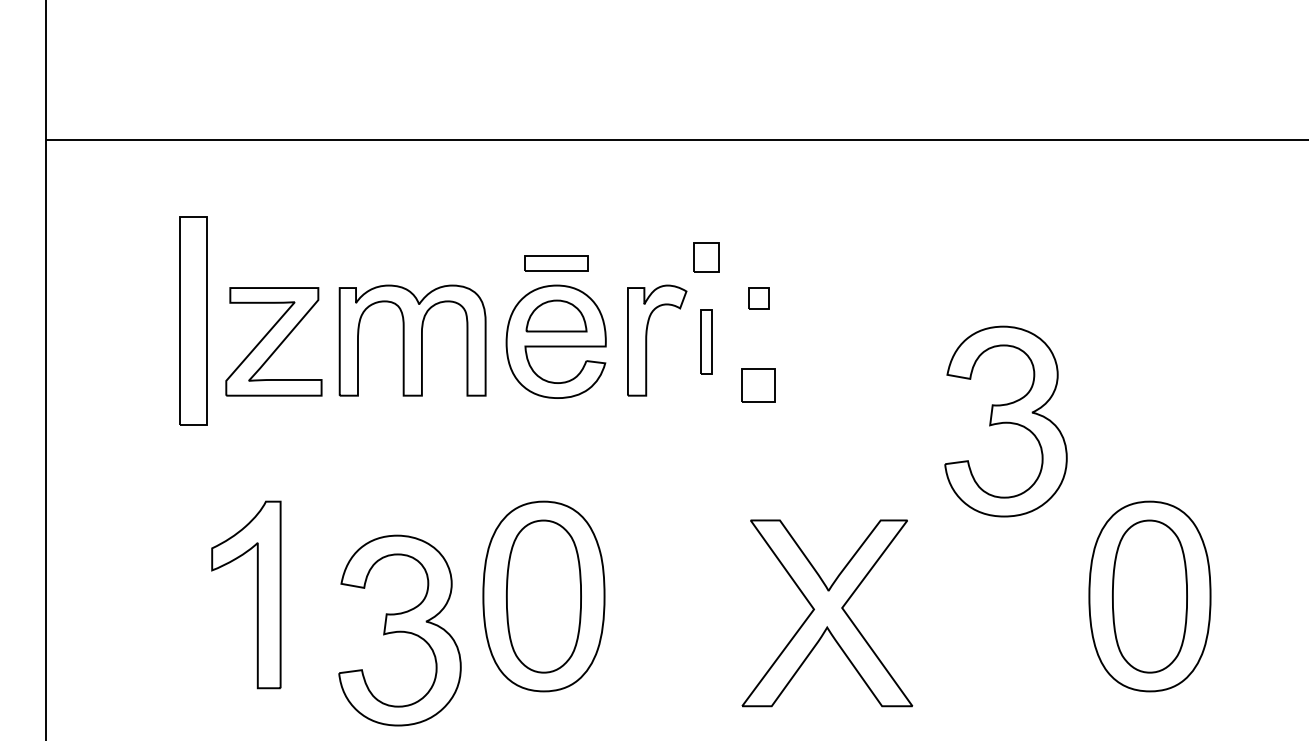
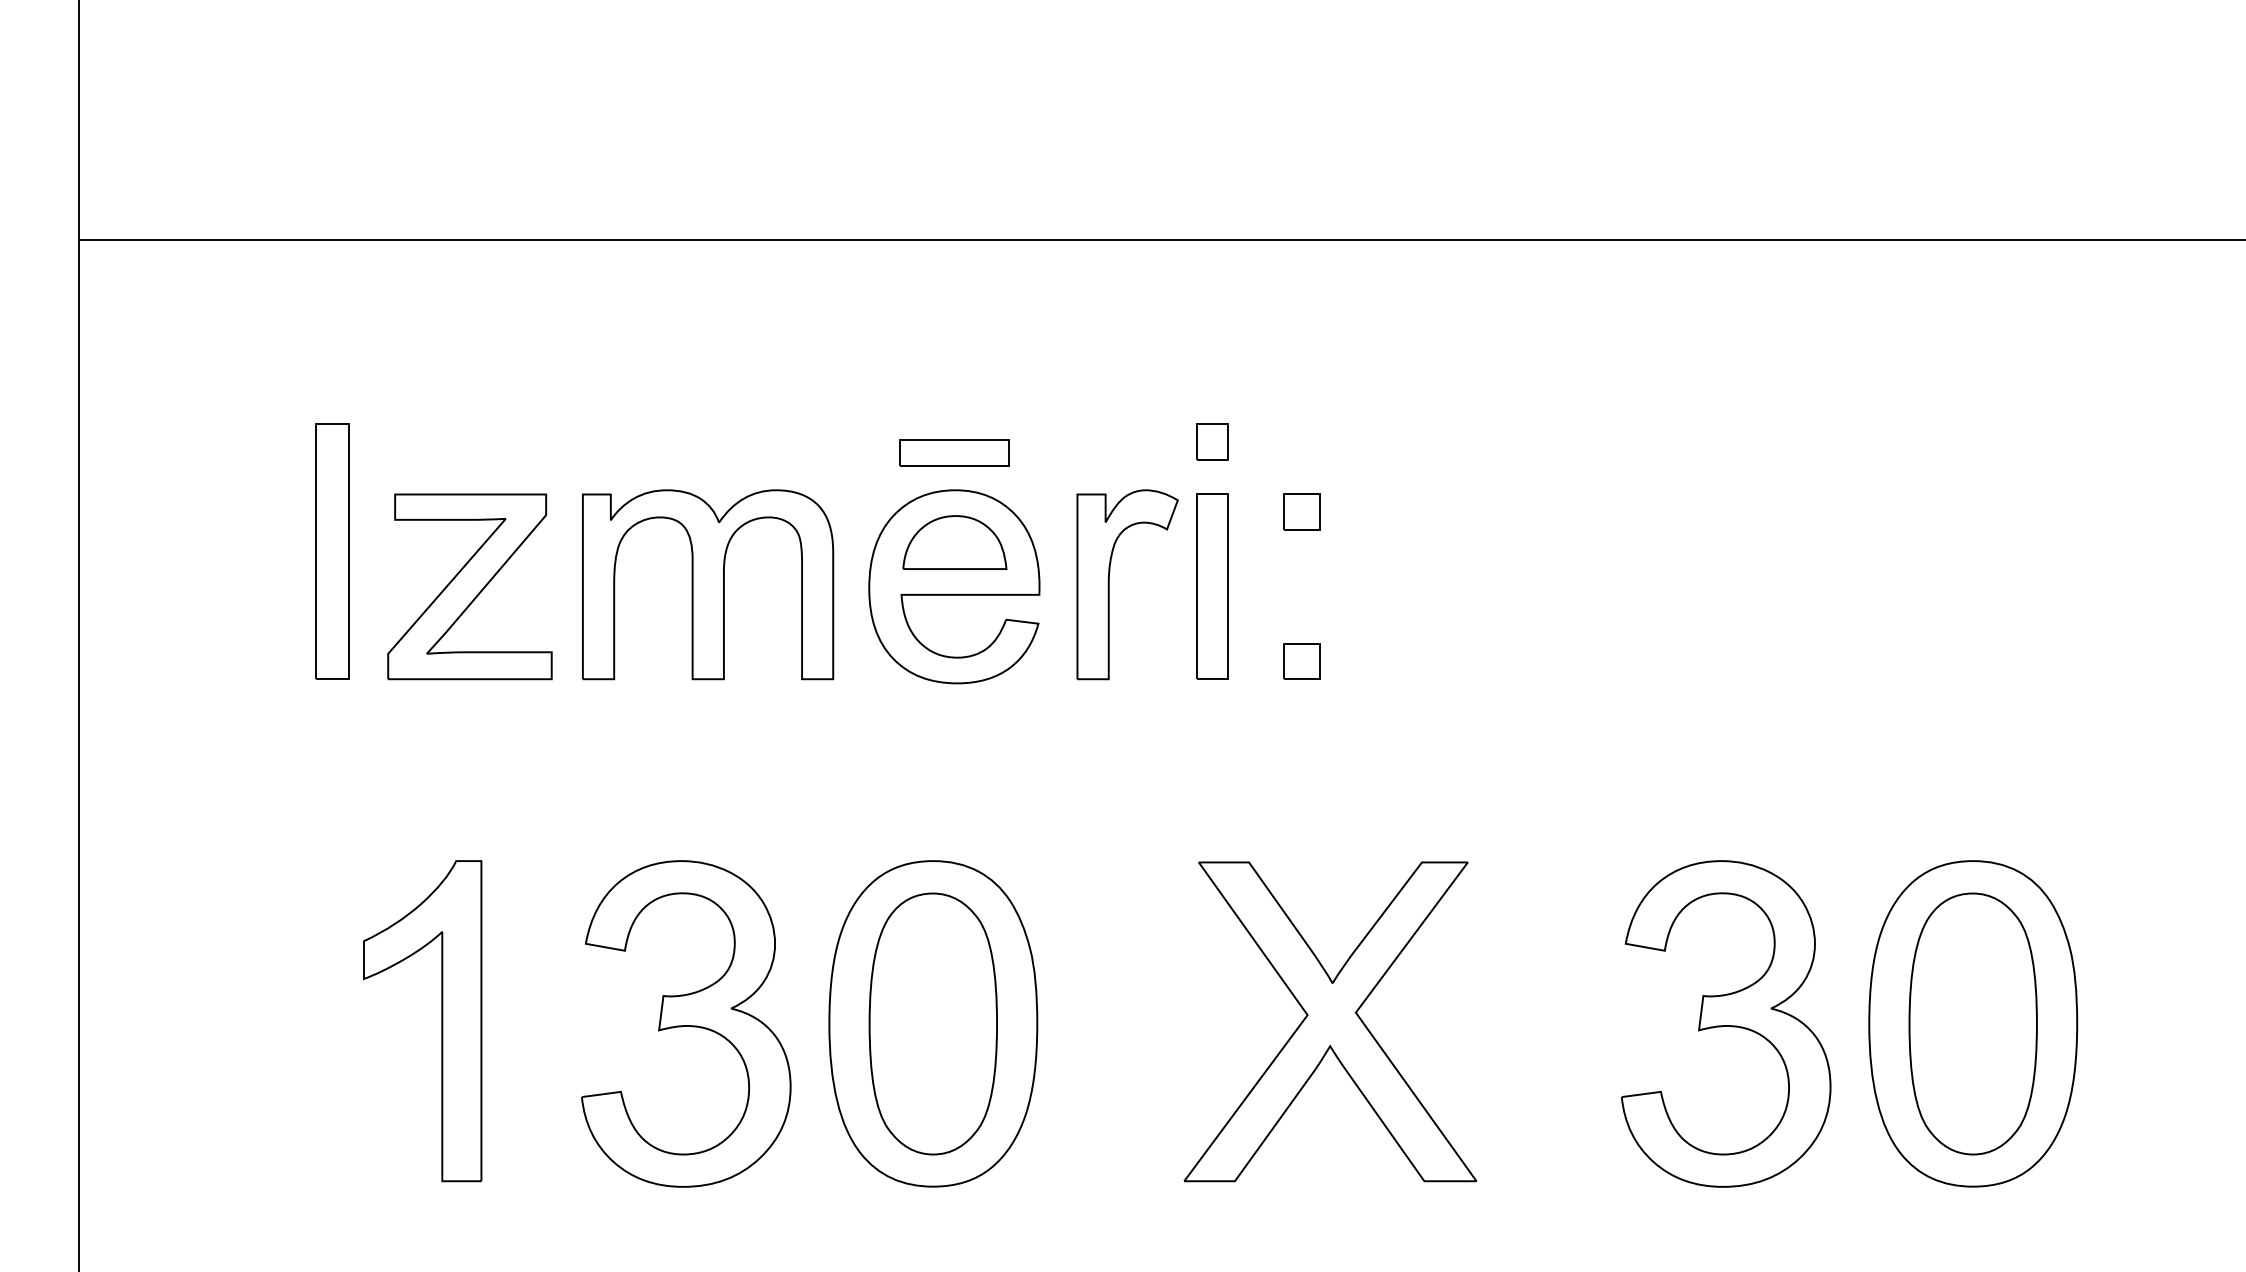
part: (706, 257) -> (1212, 442), size x0.71
part: (193, 321) -> (331, 551), size x0.71
part: (706, 341) -> (1212, 586), size x1.67
part: (758, 385) -> (1301, 661), size x0.62
part: (1005, 421) -> (1725, 1023), moved
part: (827, 613) -> (1330, 1022), moved
part: (399, 630) -> (685, 1023), moved

